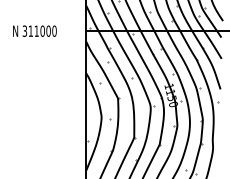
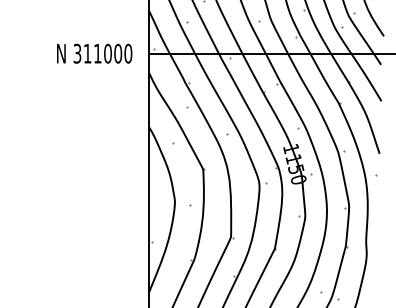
text: (34, 30) -> (93, 52), moved

